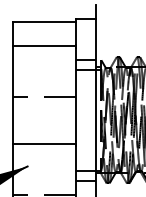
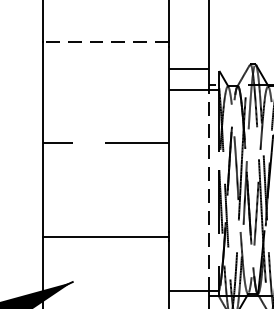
line: (44, 45) -> (106, 41), solid -> dashed
line: (96, 120) -> (209, 190), solid -> dashed

